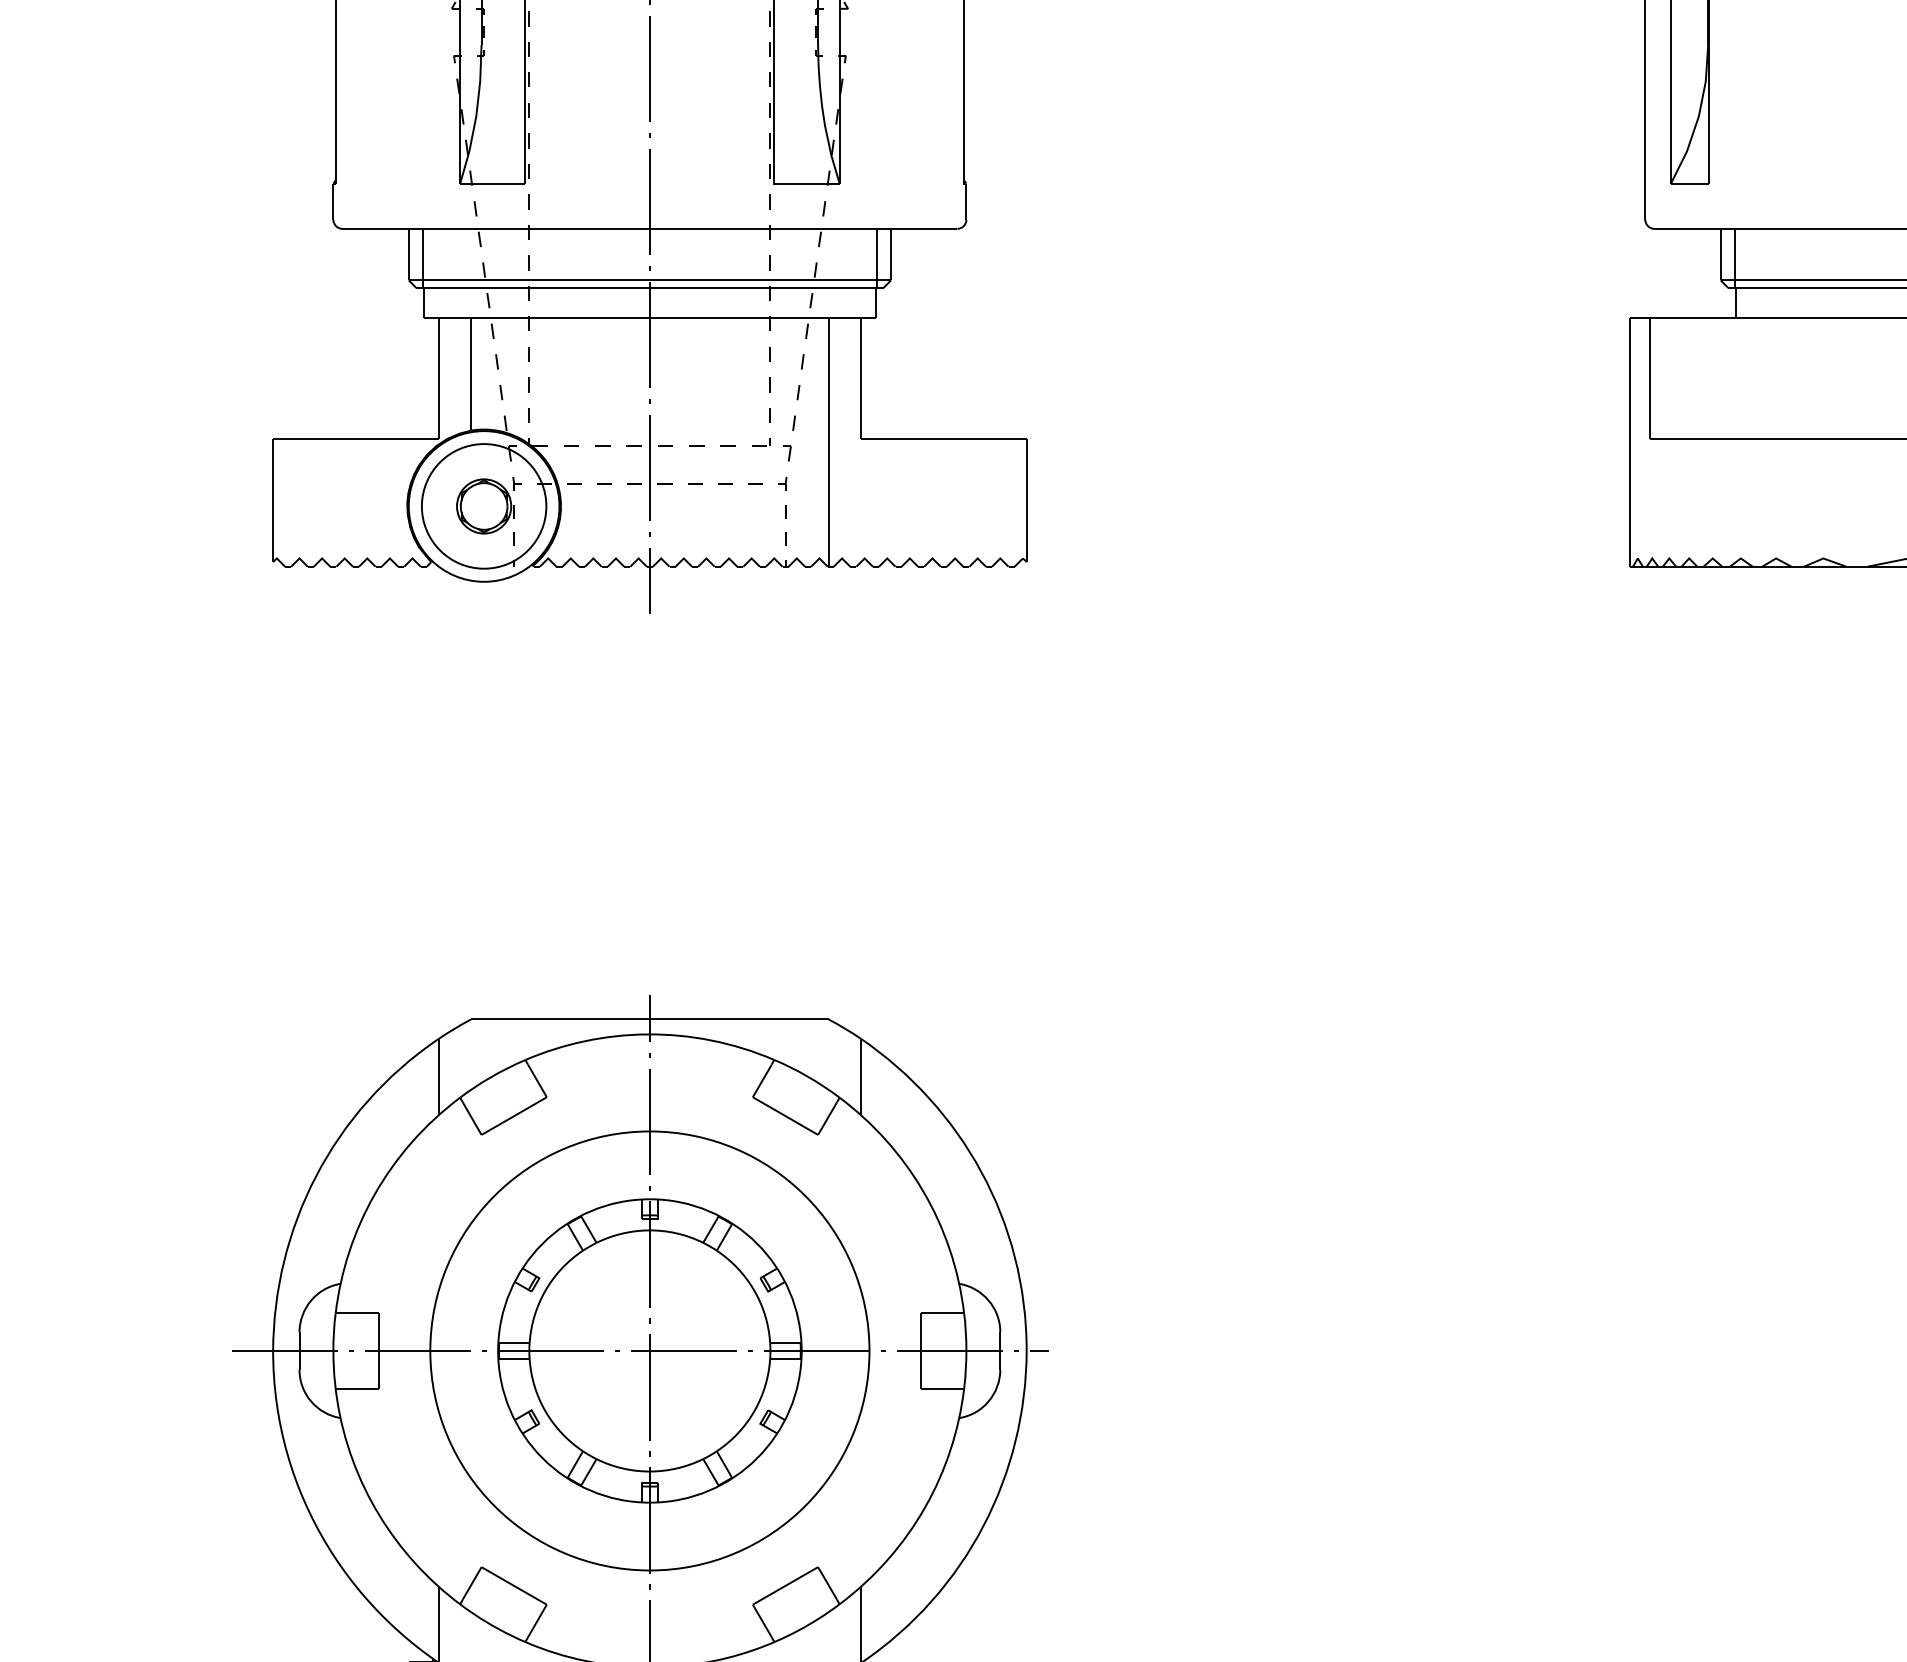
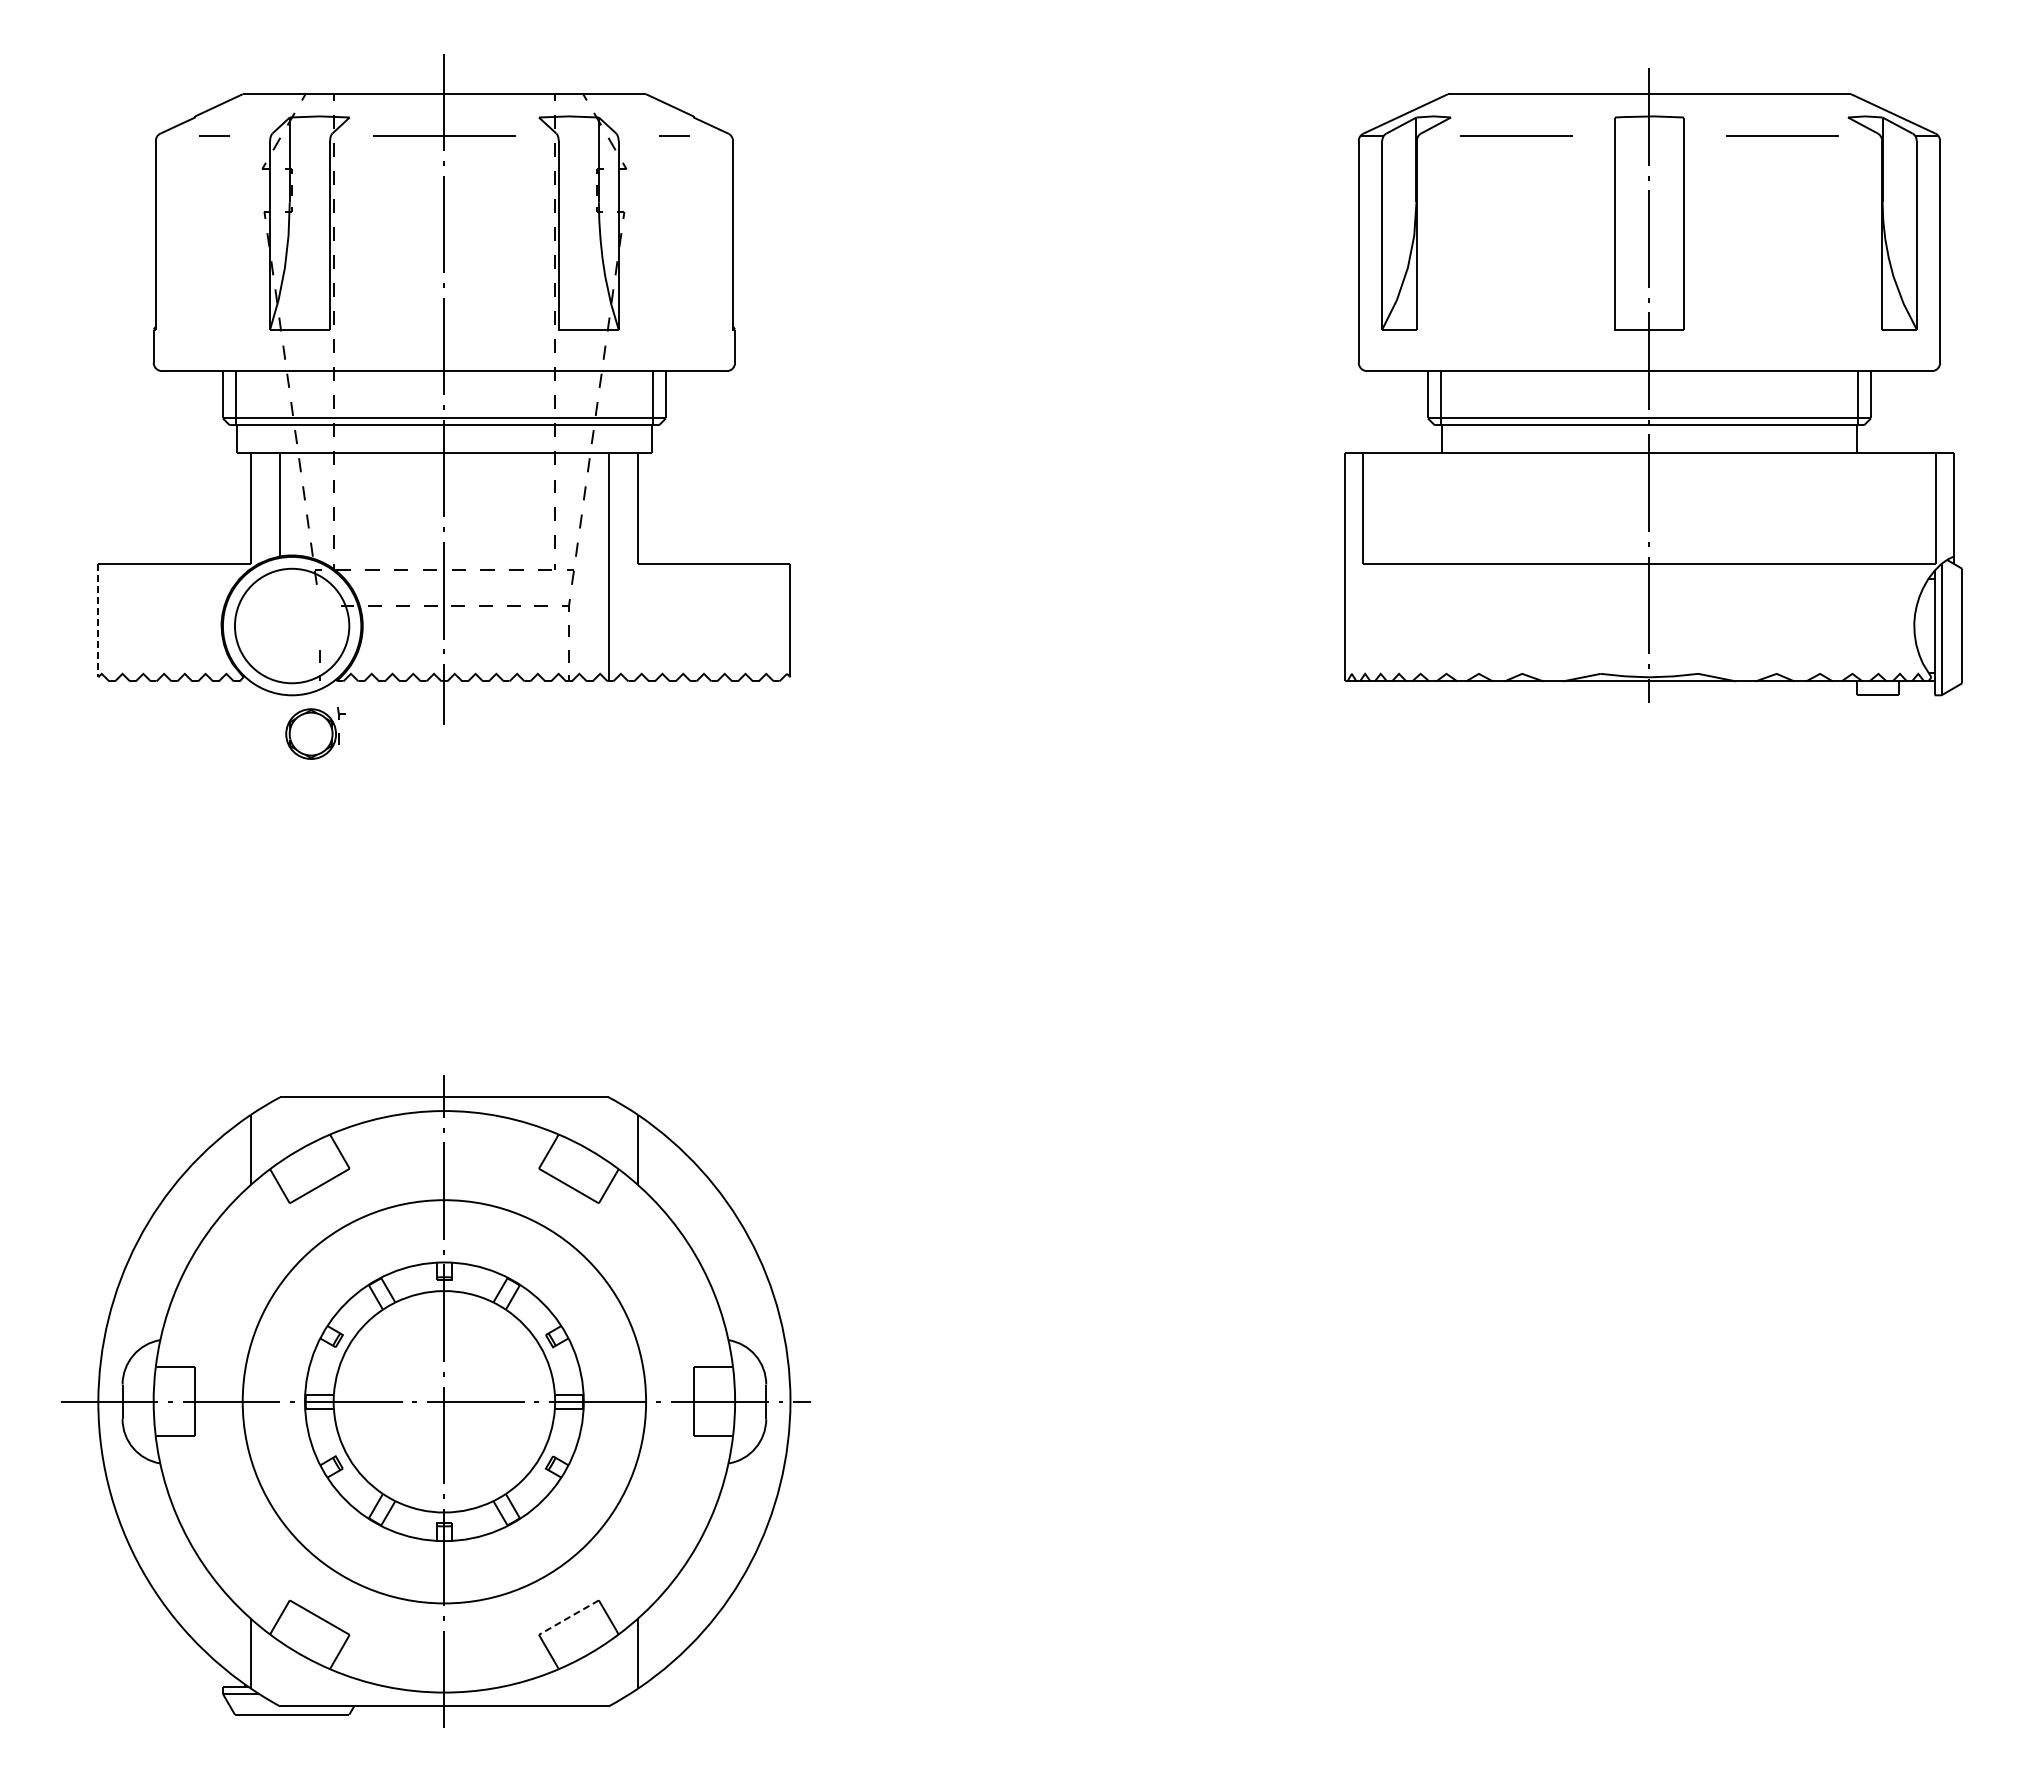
line: (273, 500) -> (98, 620), solid -> dashed
part: (488, 505) -> (315, 733), moved
line: (786, 1585) -> (569, 1617), solid -> dashed

